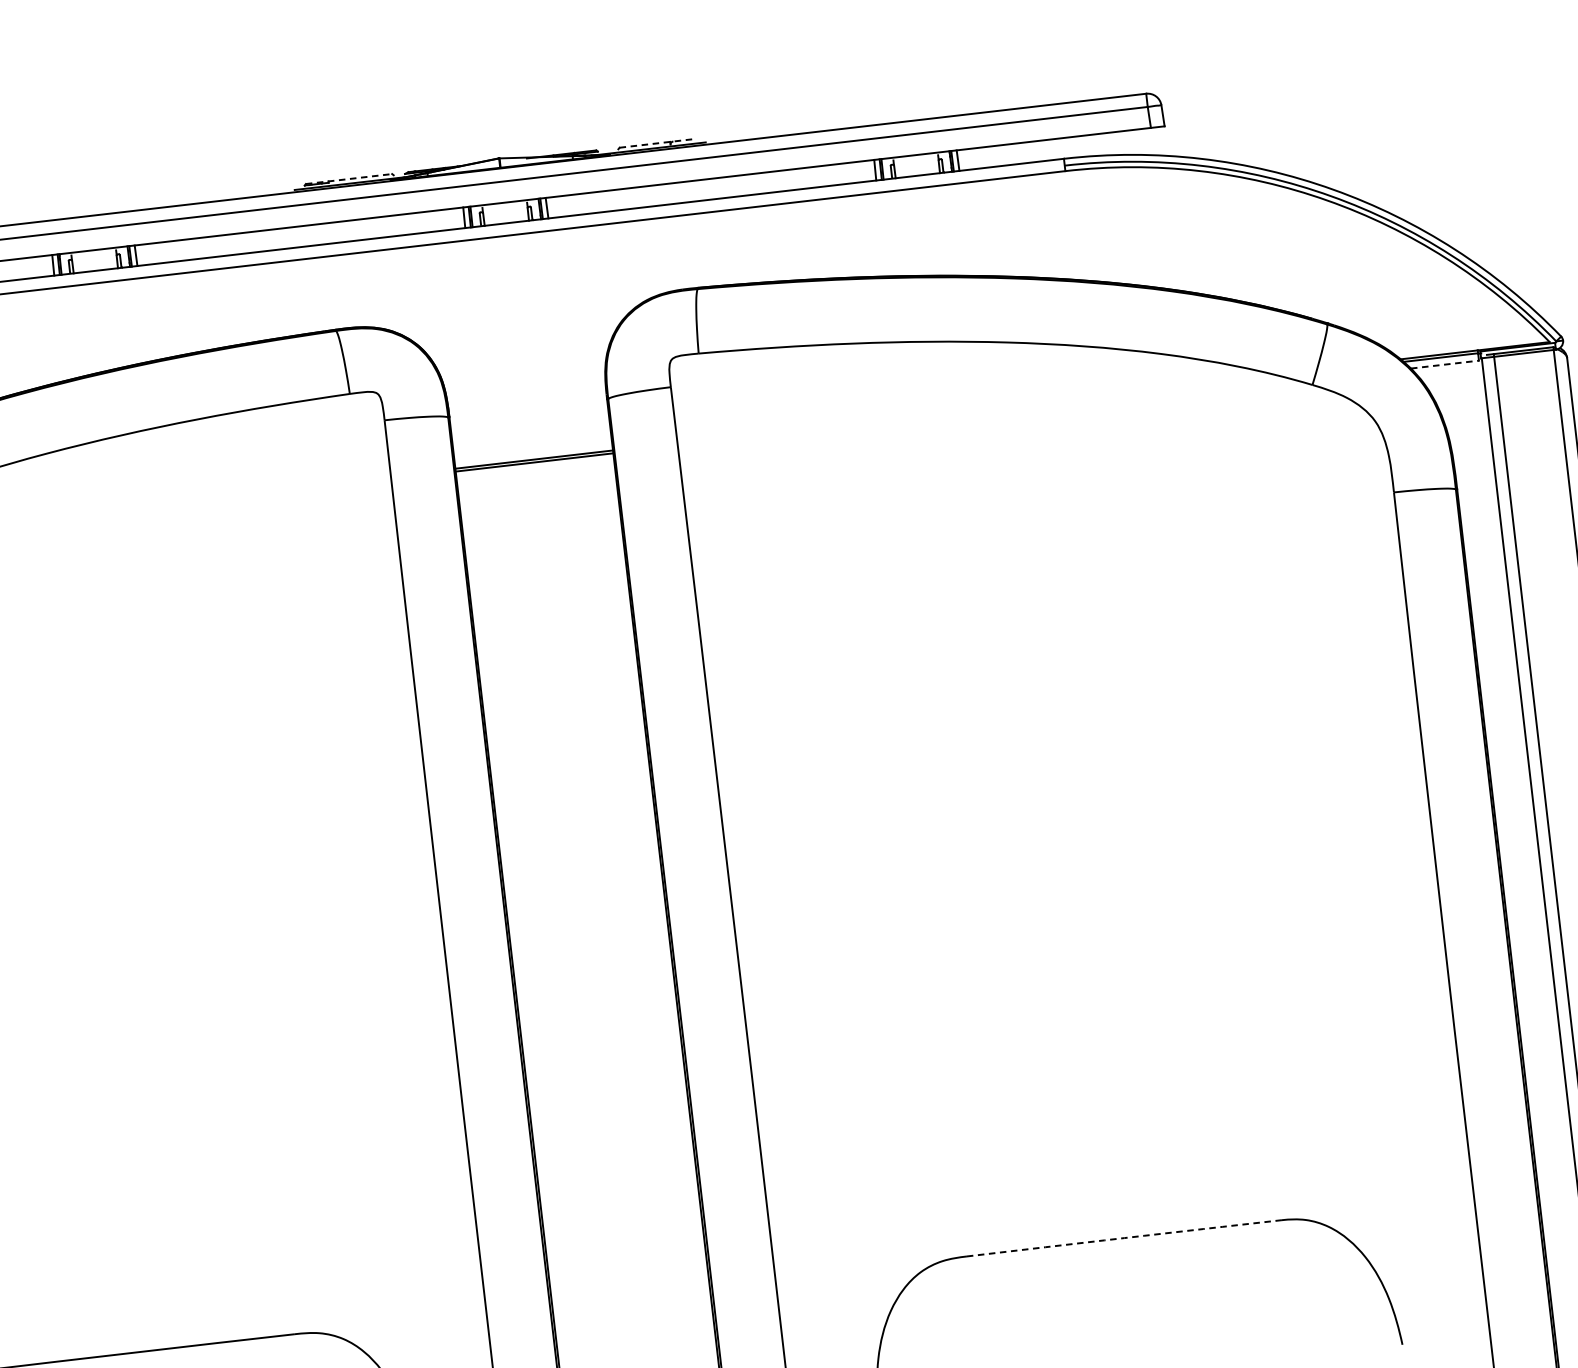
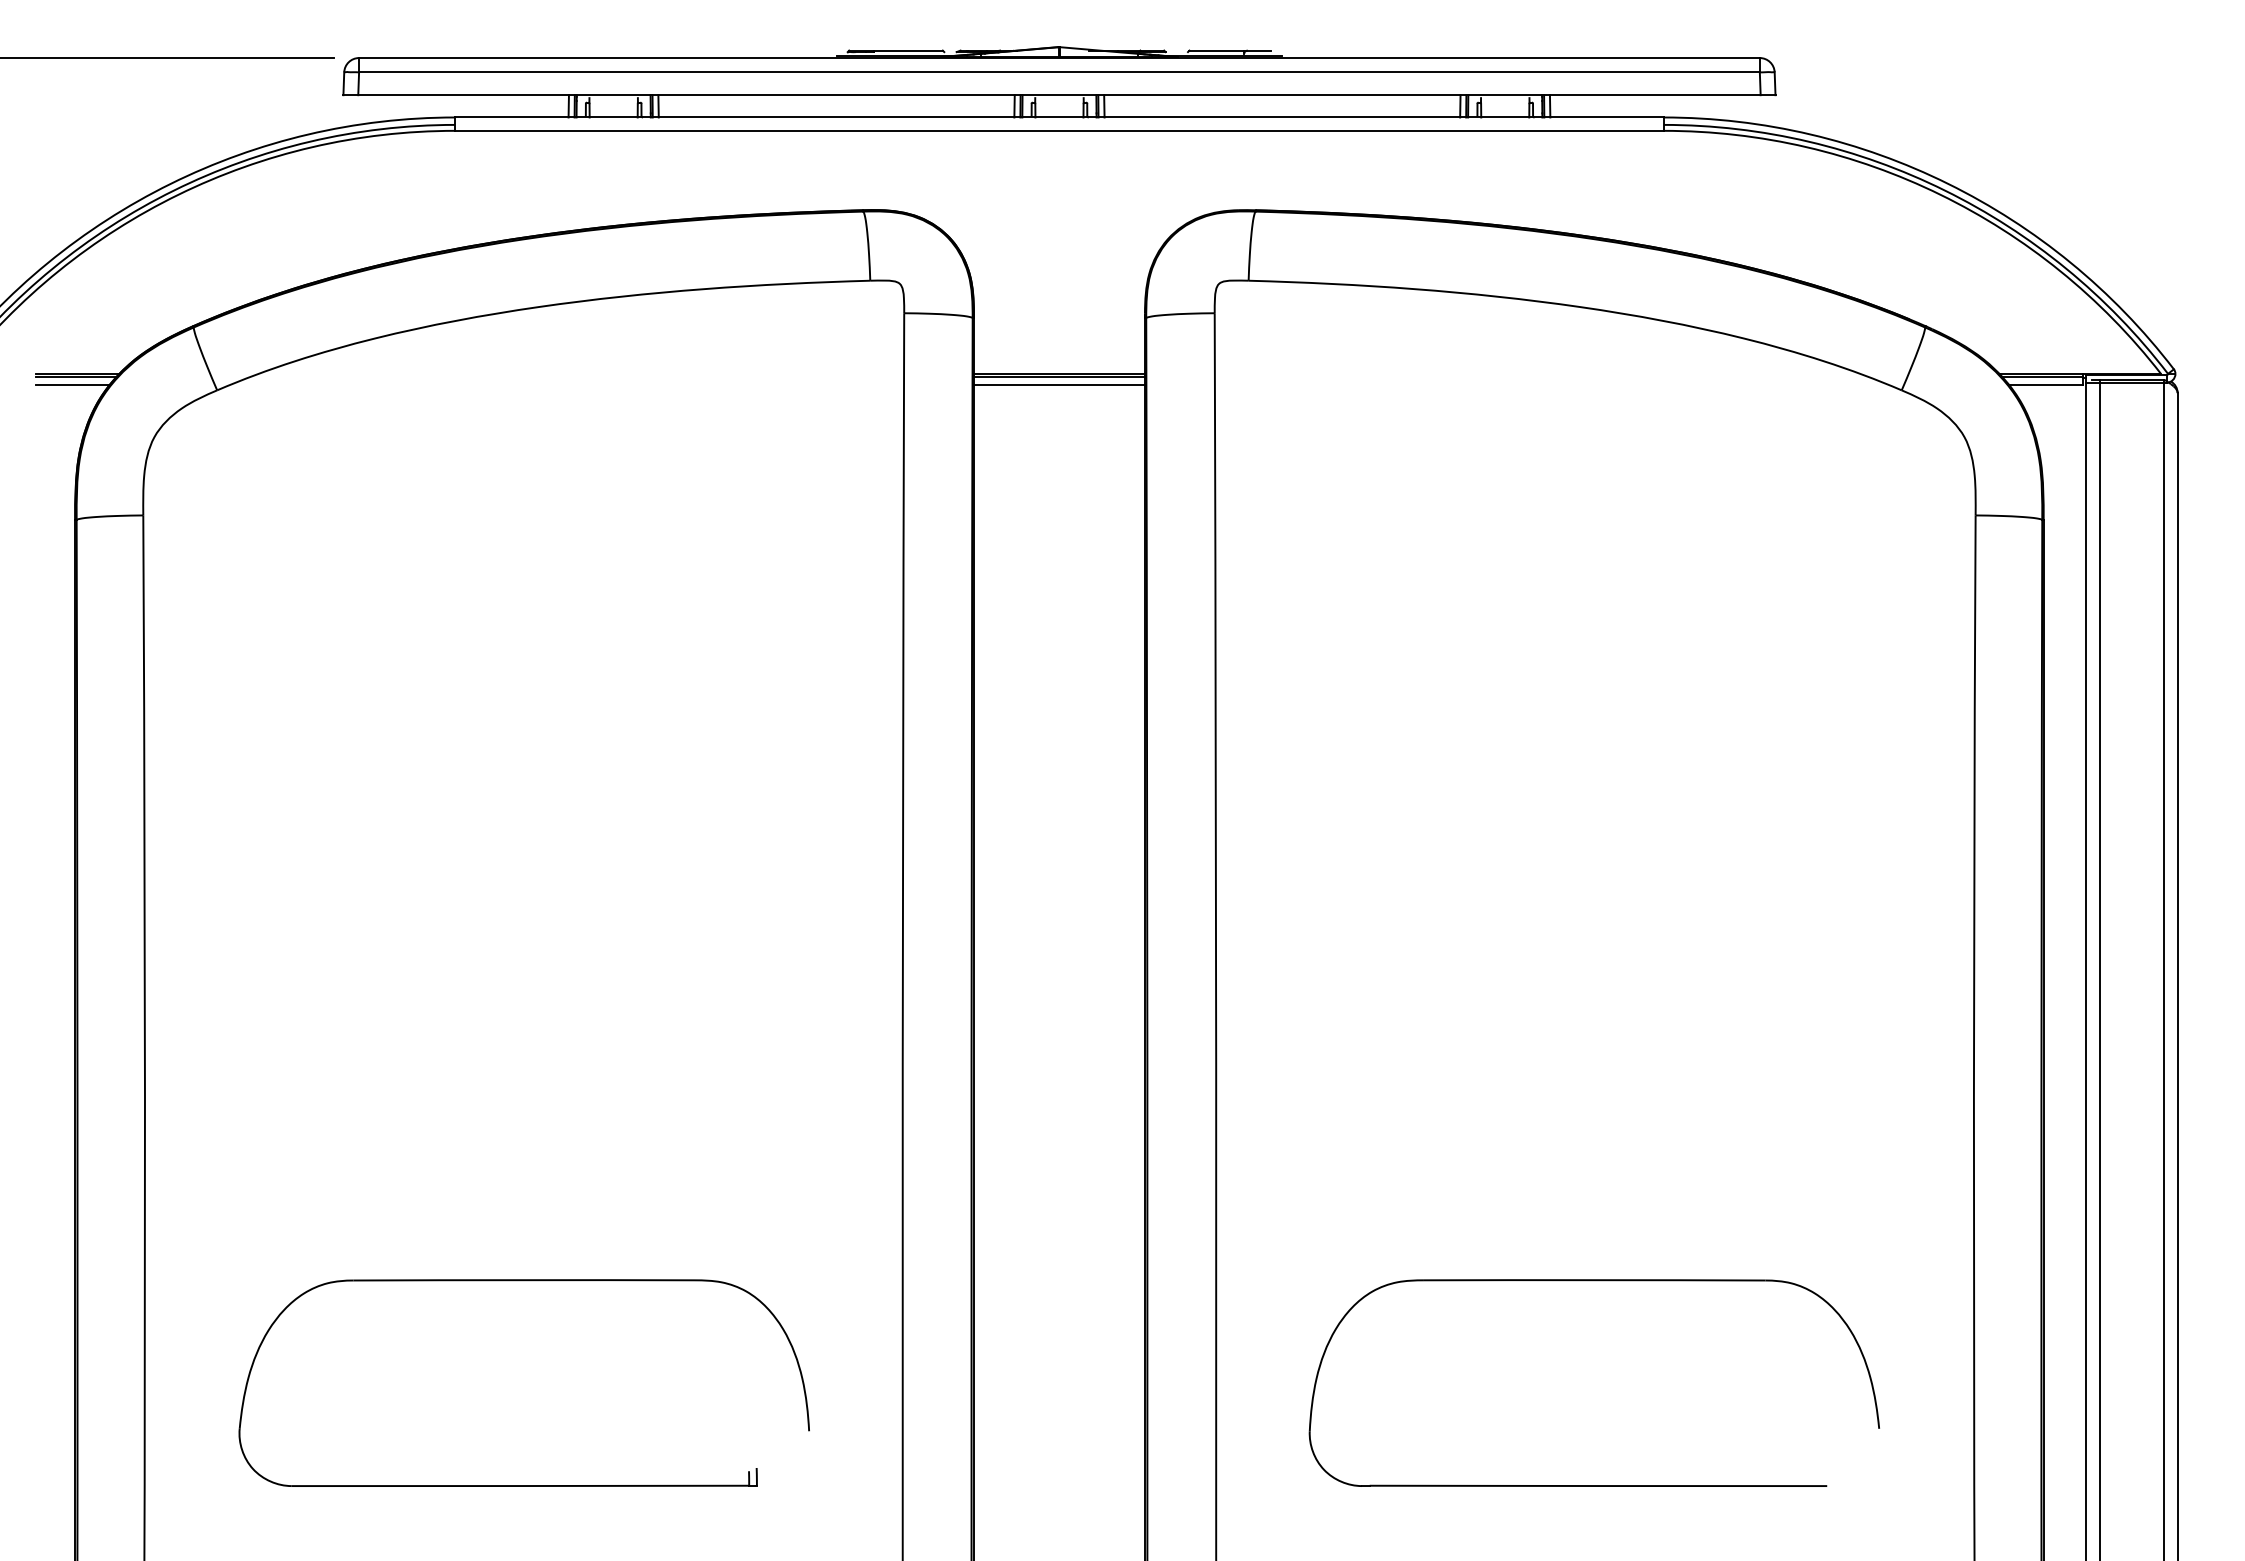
line: (657, 143) -> (1230, 50), dashed -> solid
line: (349, 178) -> (896, 50), dashed -> solid
line: (1445, 364) -> (2046, 384), dashed -> solid
line: (534, 469) -> (1058, 384), added
arc: (1124, 1238) -> (1594, 1280), dashed -> solid

